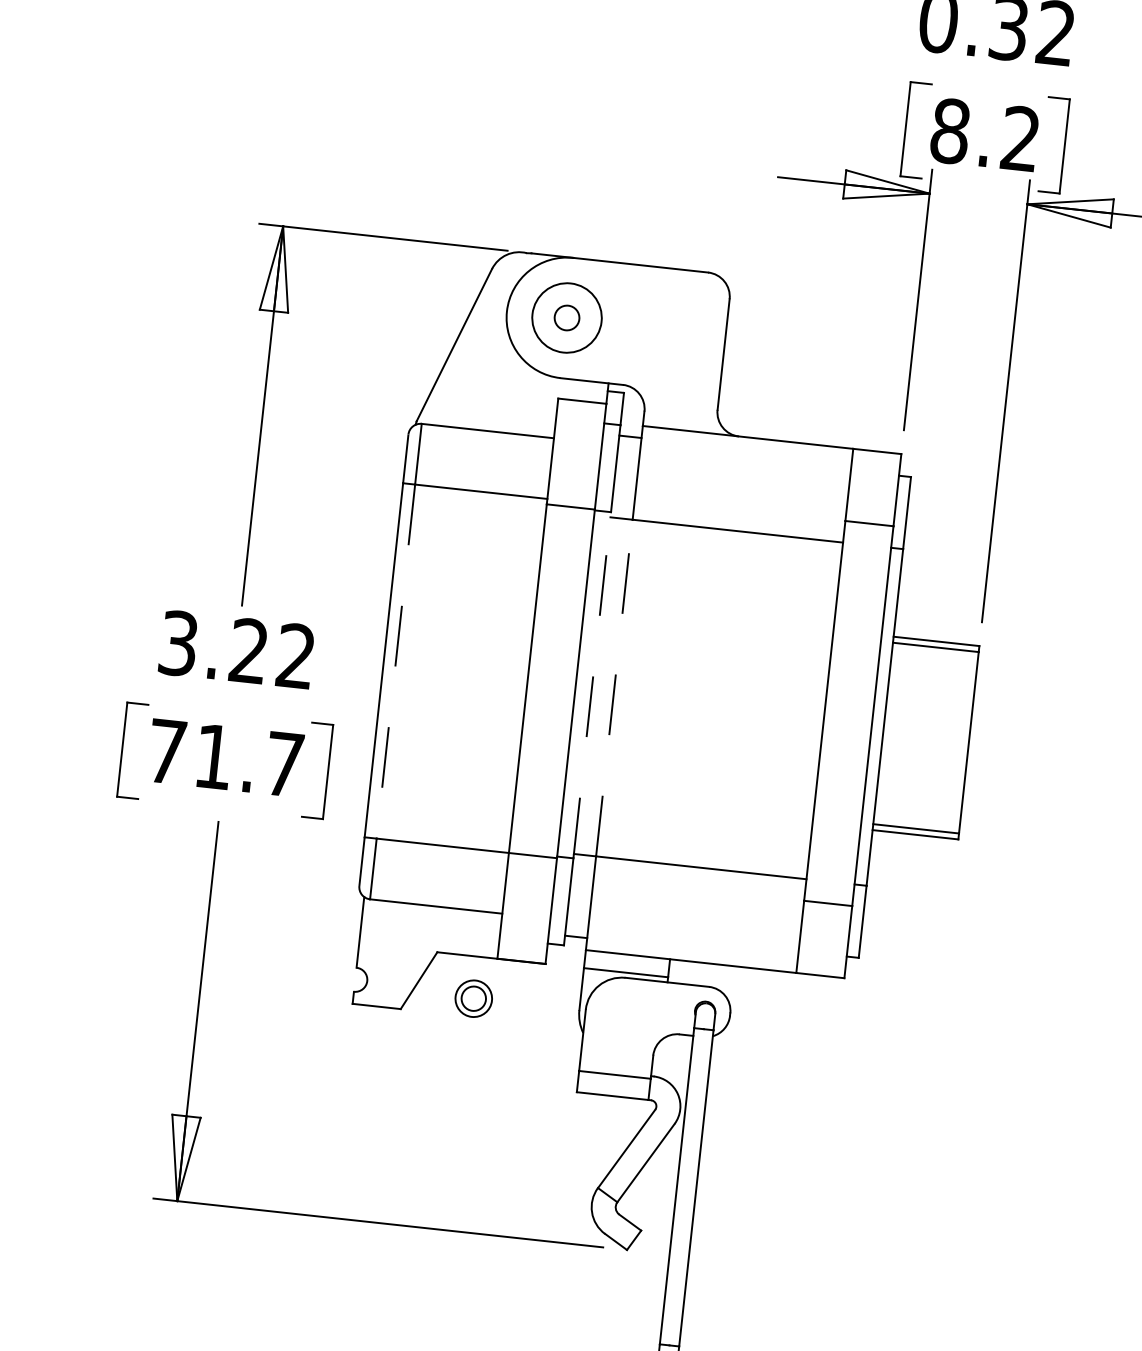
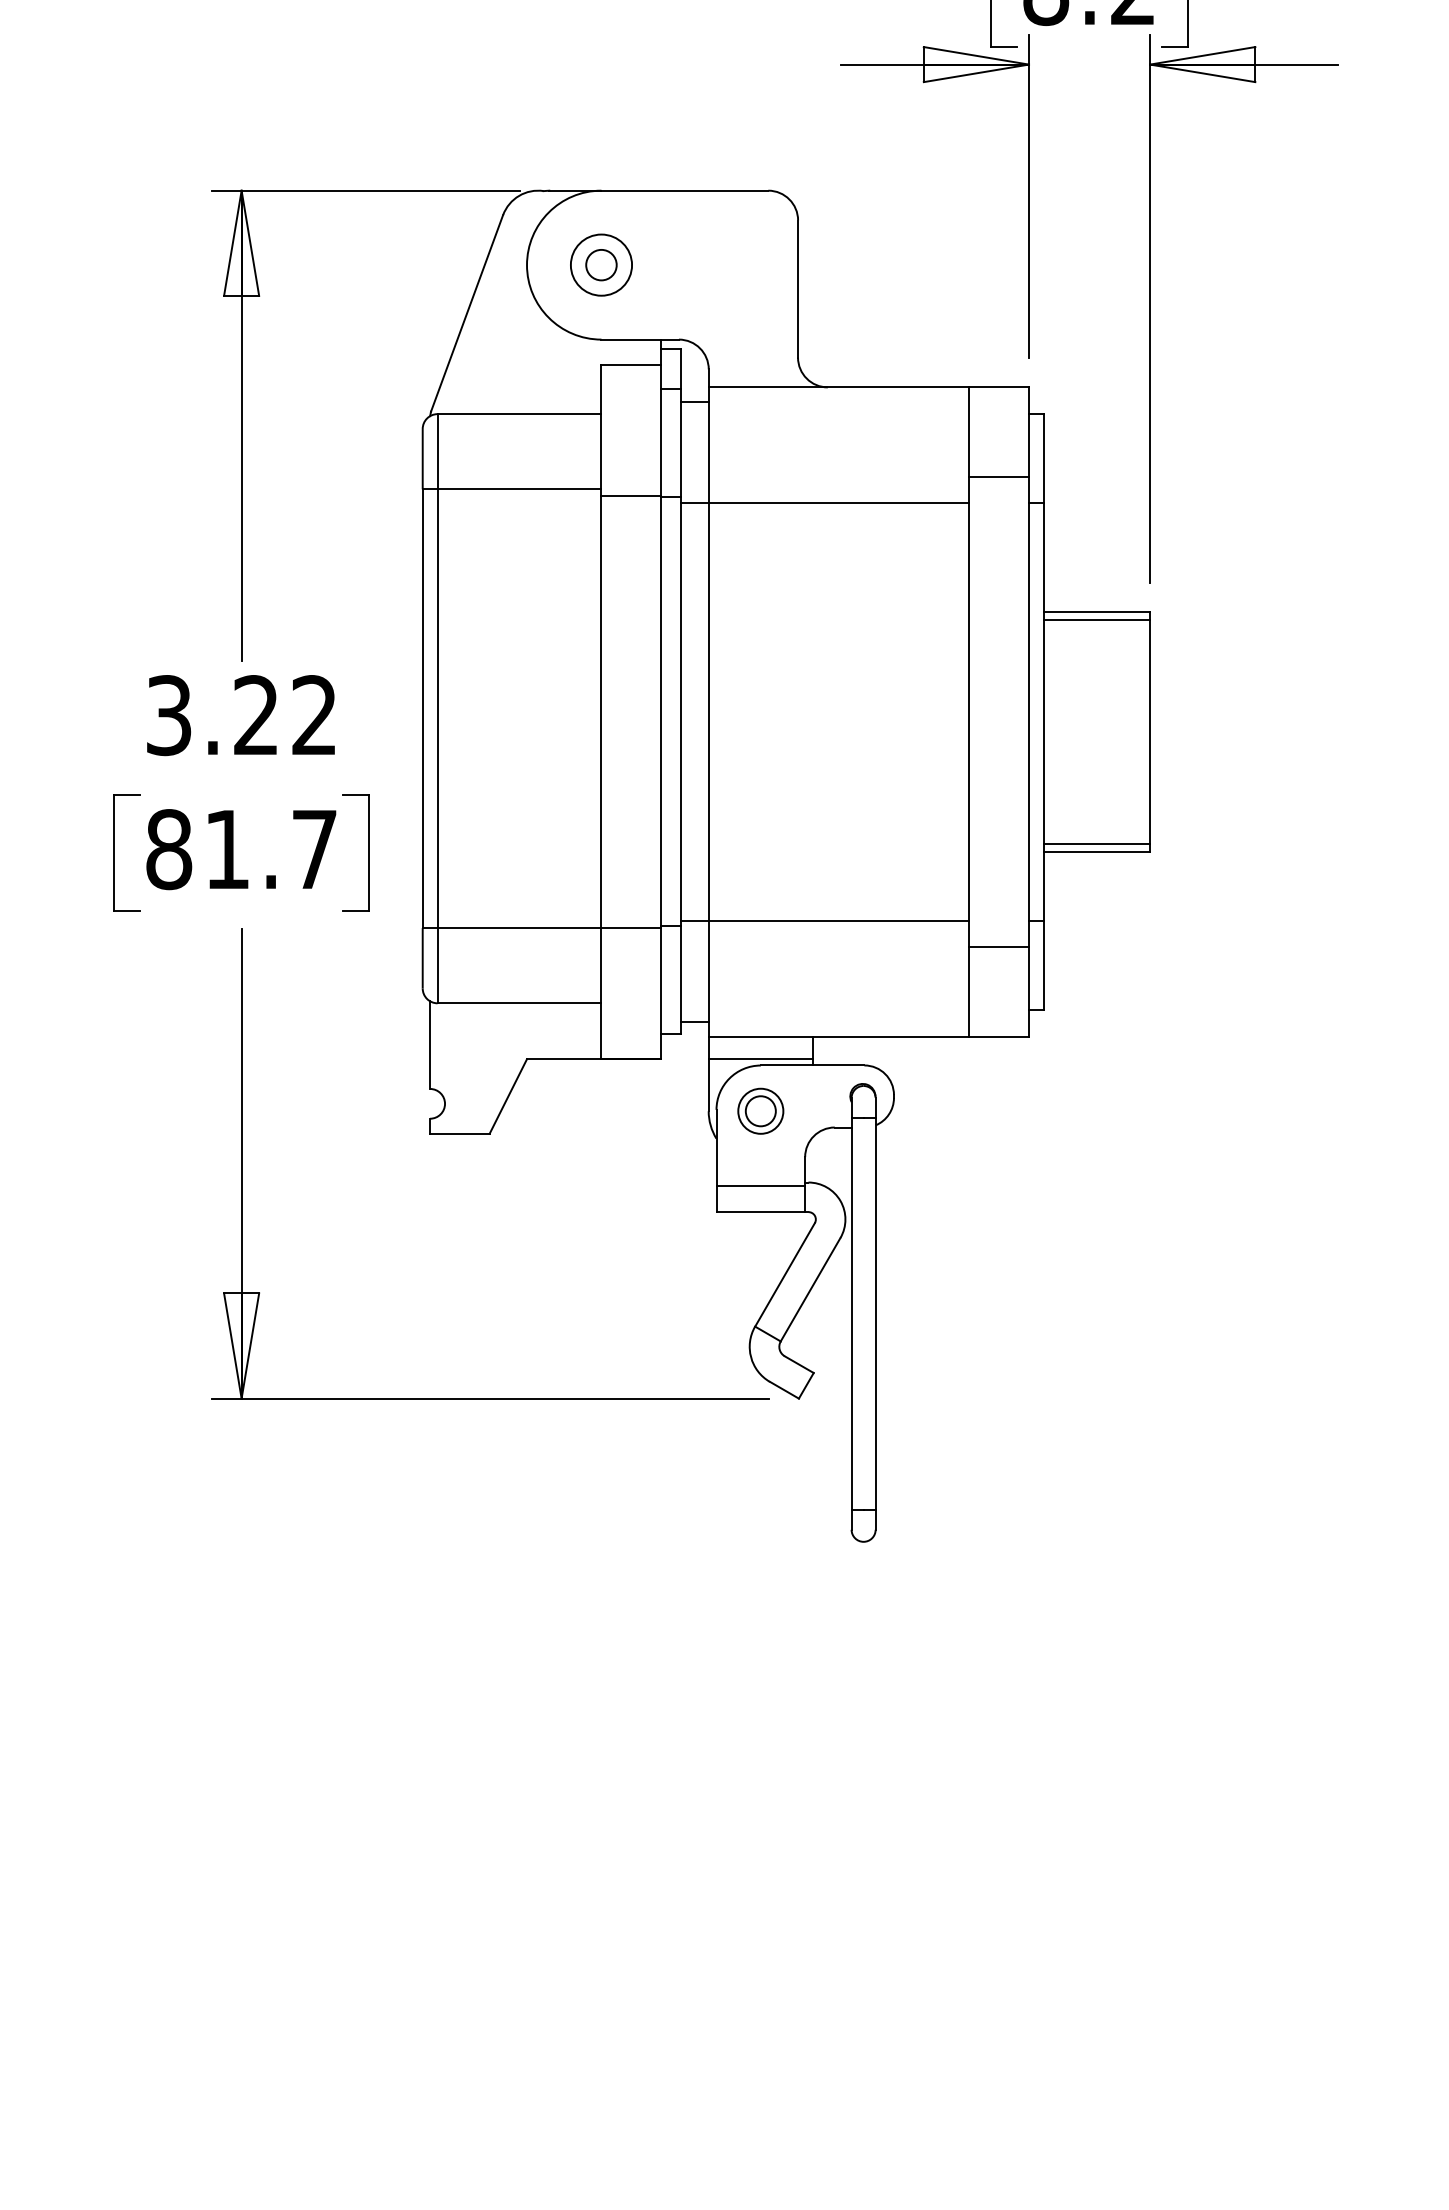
circle: (567, 317) -> (601, 264), size x0.71
line: (395, 662) -> (437, 709), dashed -> solid
line: (592, 685) -> (681, 711), dashed -> solid
line: (614, 688) -> (708, 712), dashed -> solid
text: (167, 751) -> (169, 849), 71.7 -> 81.7
part: (473, 998) -> (760, 1110), moved

